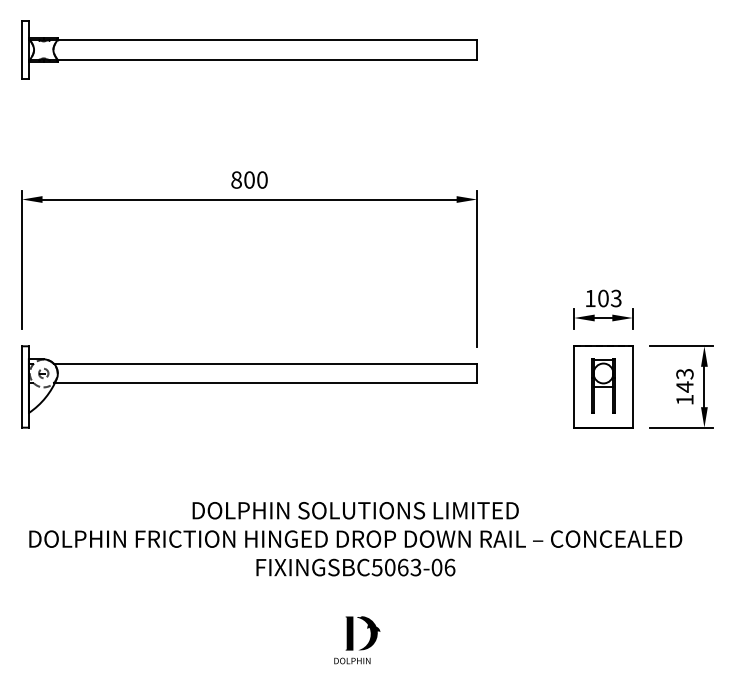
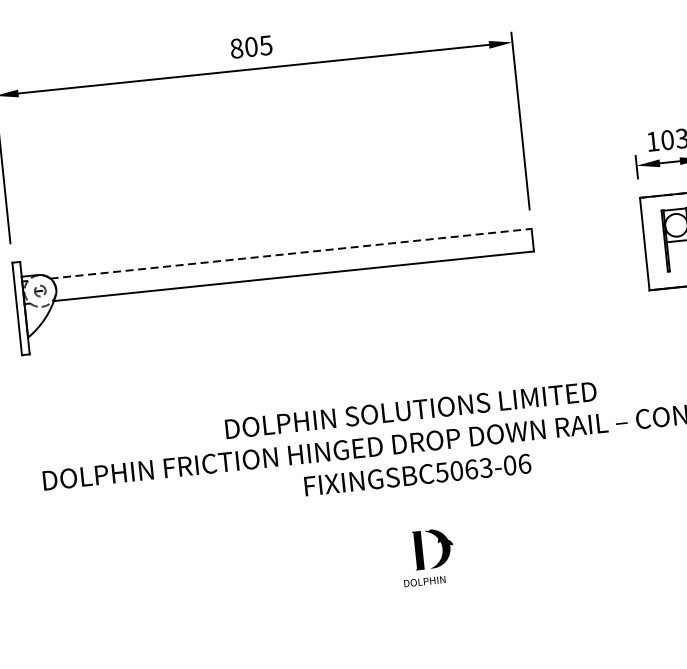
text: (261, 179) -> (264, 45), 800 -> 805
line: (265, 363) -> (291, 253), solid -> dashed

